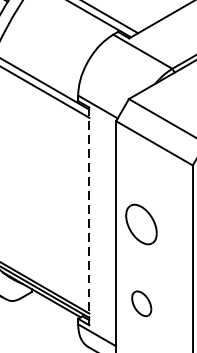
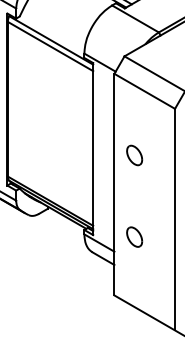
line: (89, 216) -> (93, 149), dashed -> solid
part: (141, 224) -> (134, 155), size x0.62
part: (141, 302) -> (134, 236), moved

